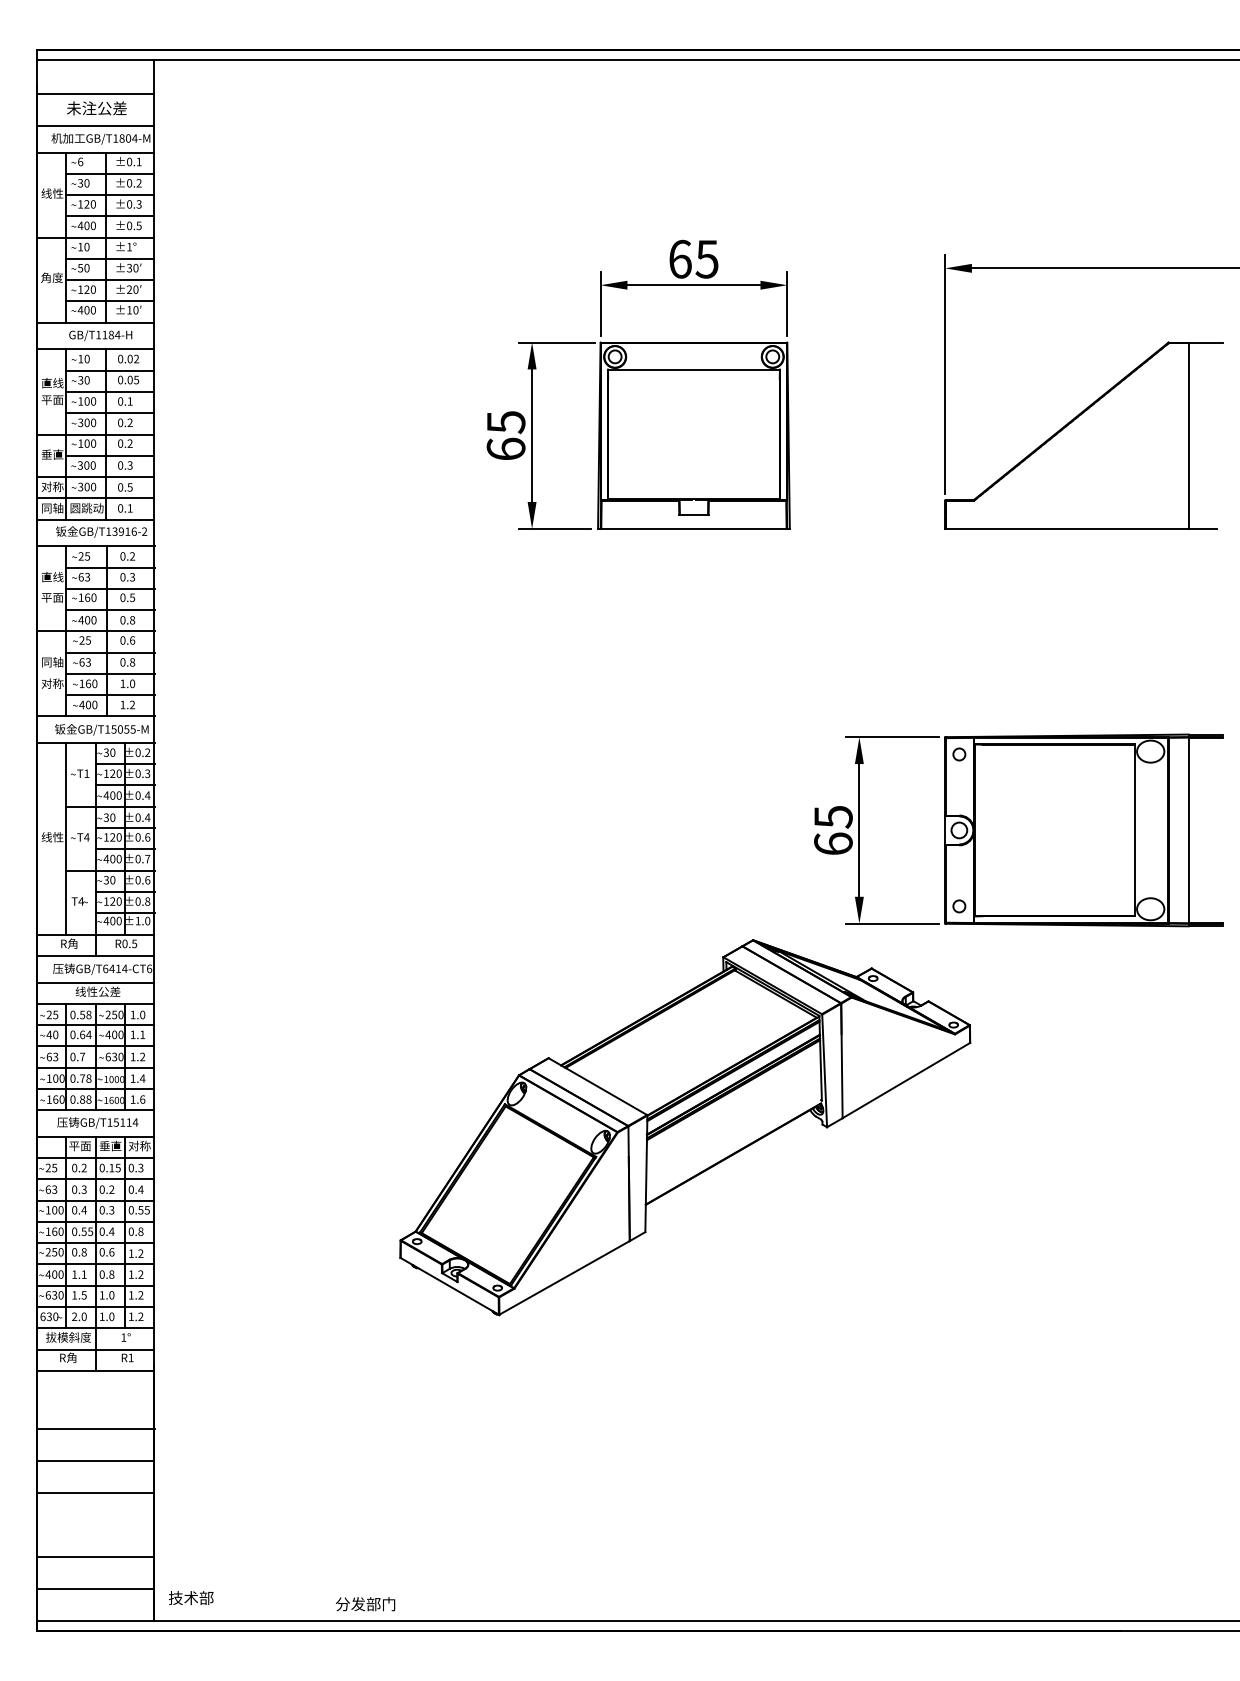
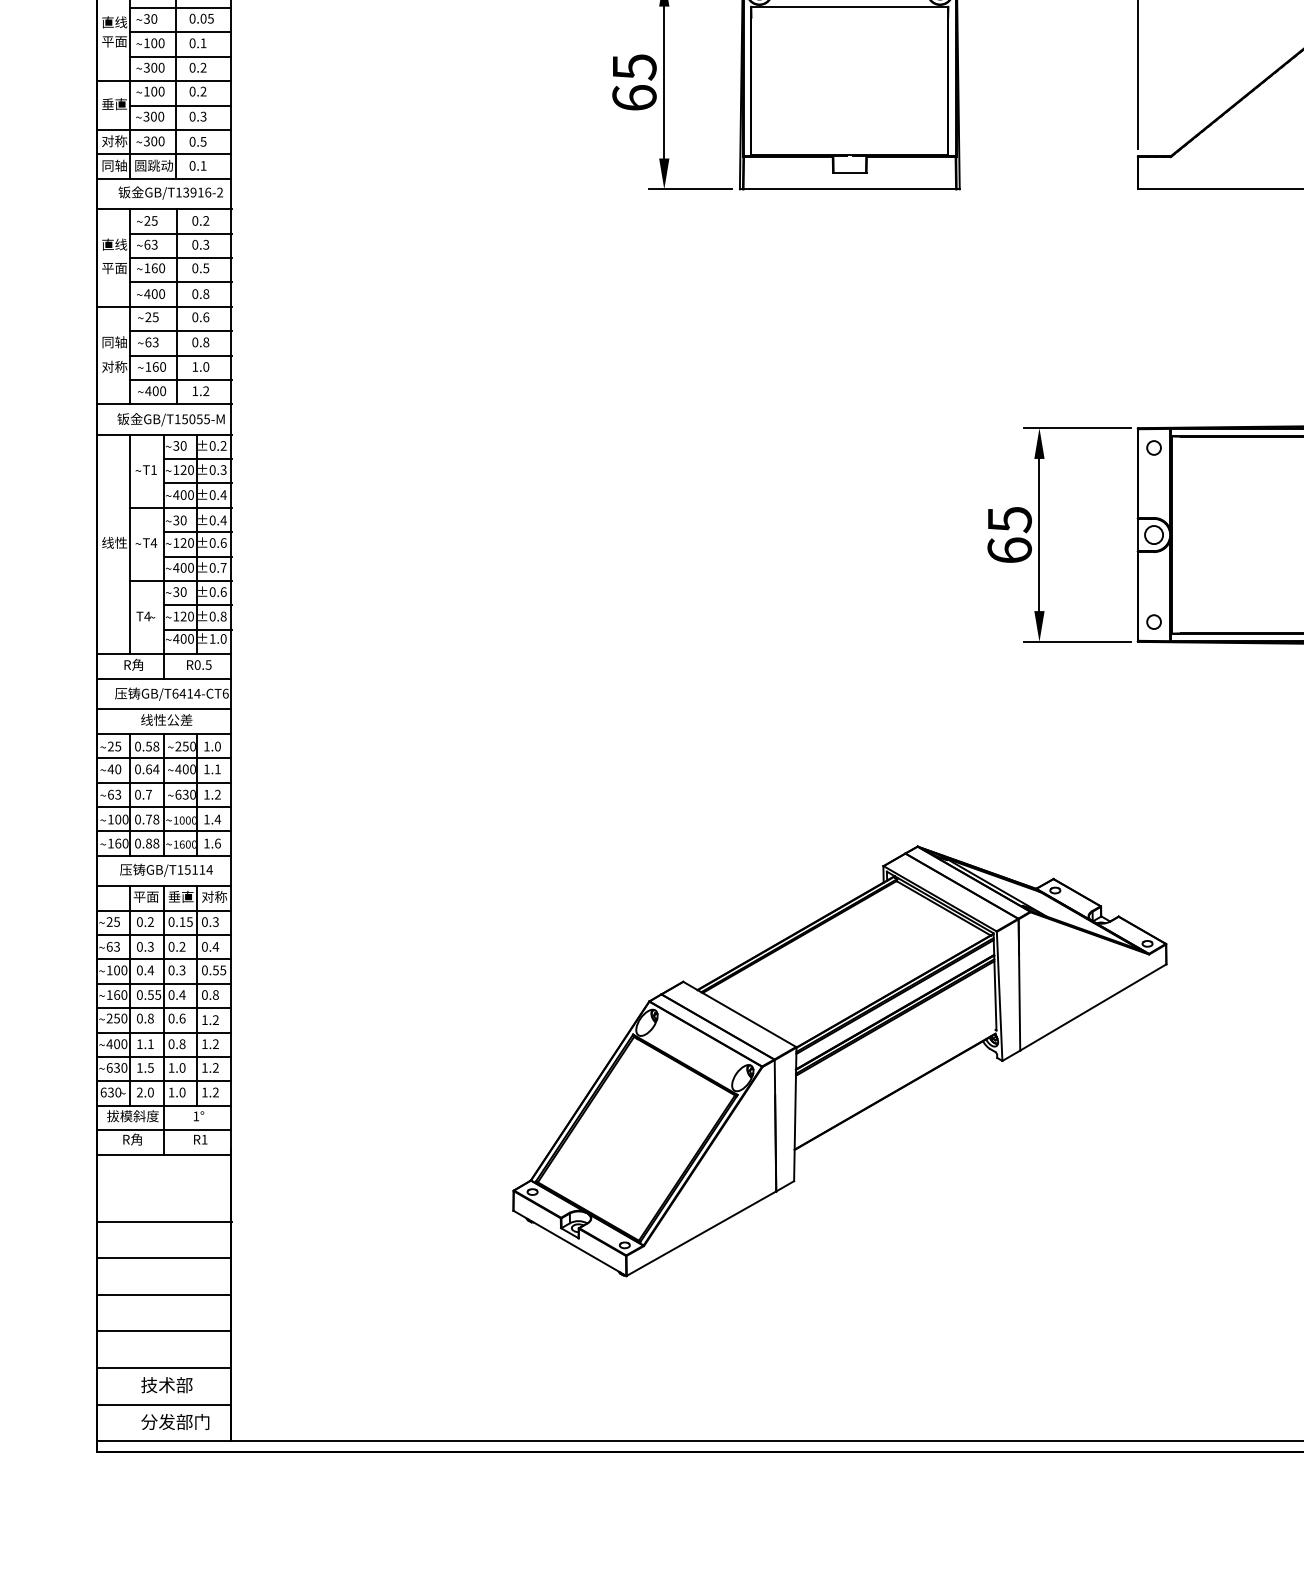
part: (685, 1127) -> (840, 1061), moved
line: (95, 1525) -> (163, 1331), added
text: (191, 1598) -> (167, 1385), moved
text: (365, 1604) -> (175, 1422), moved

